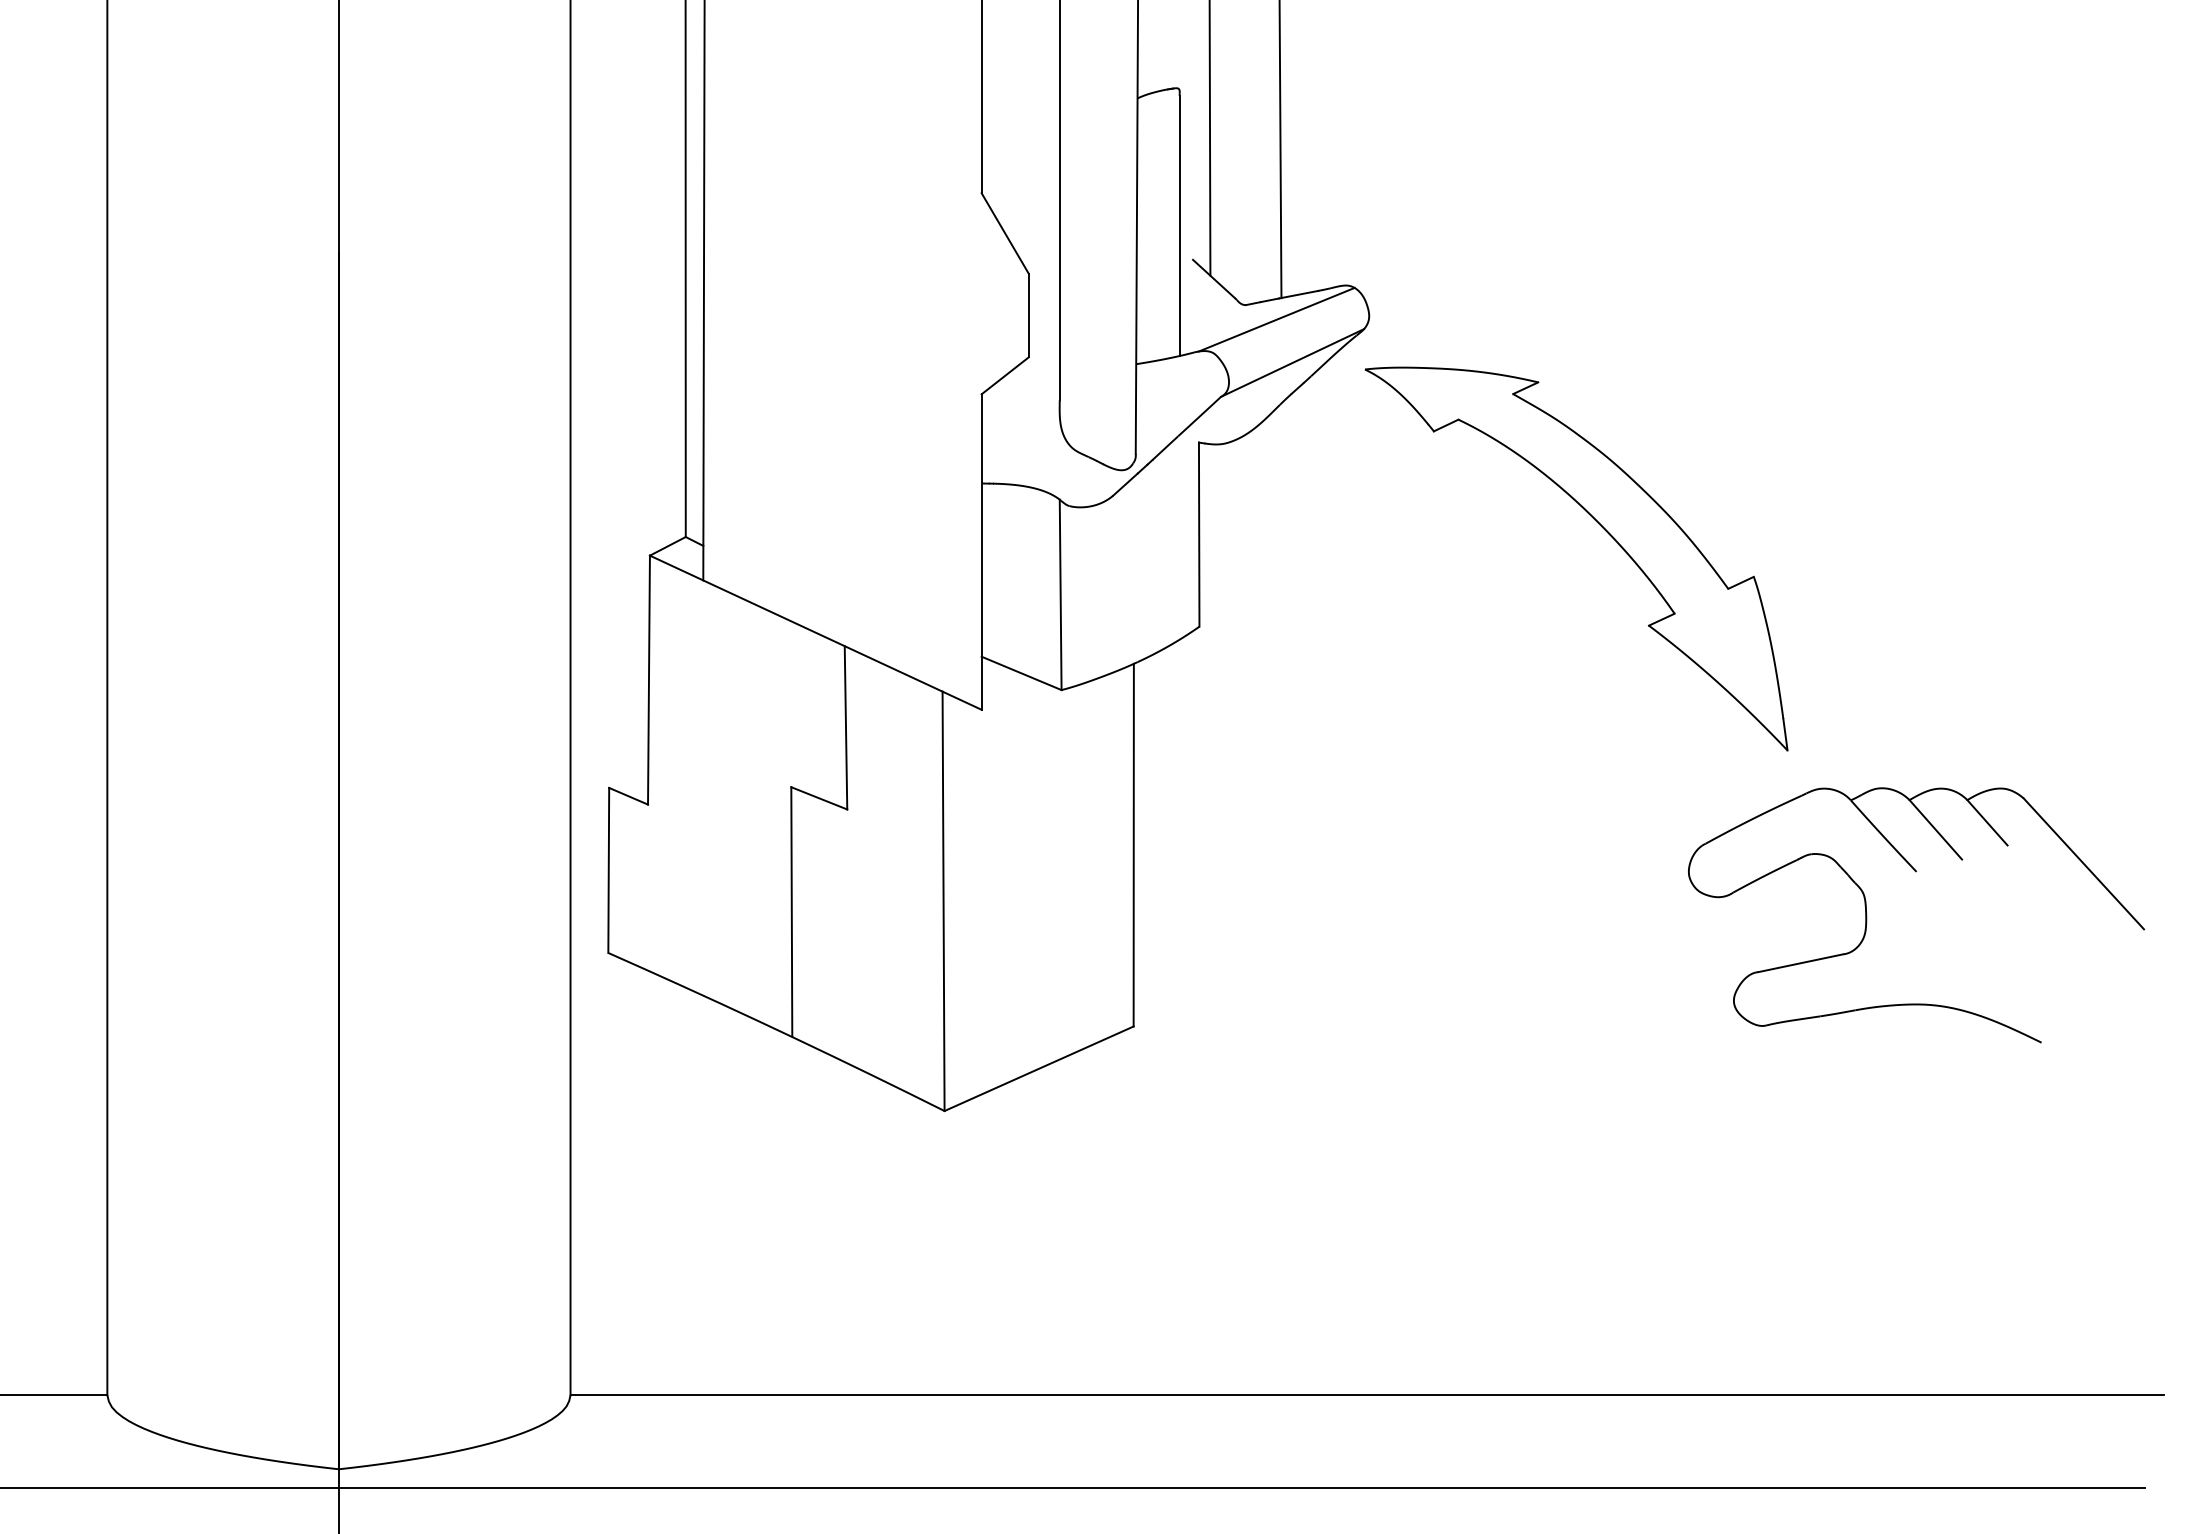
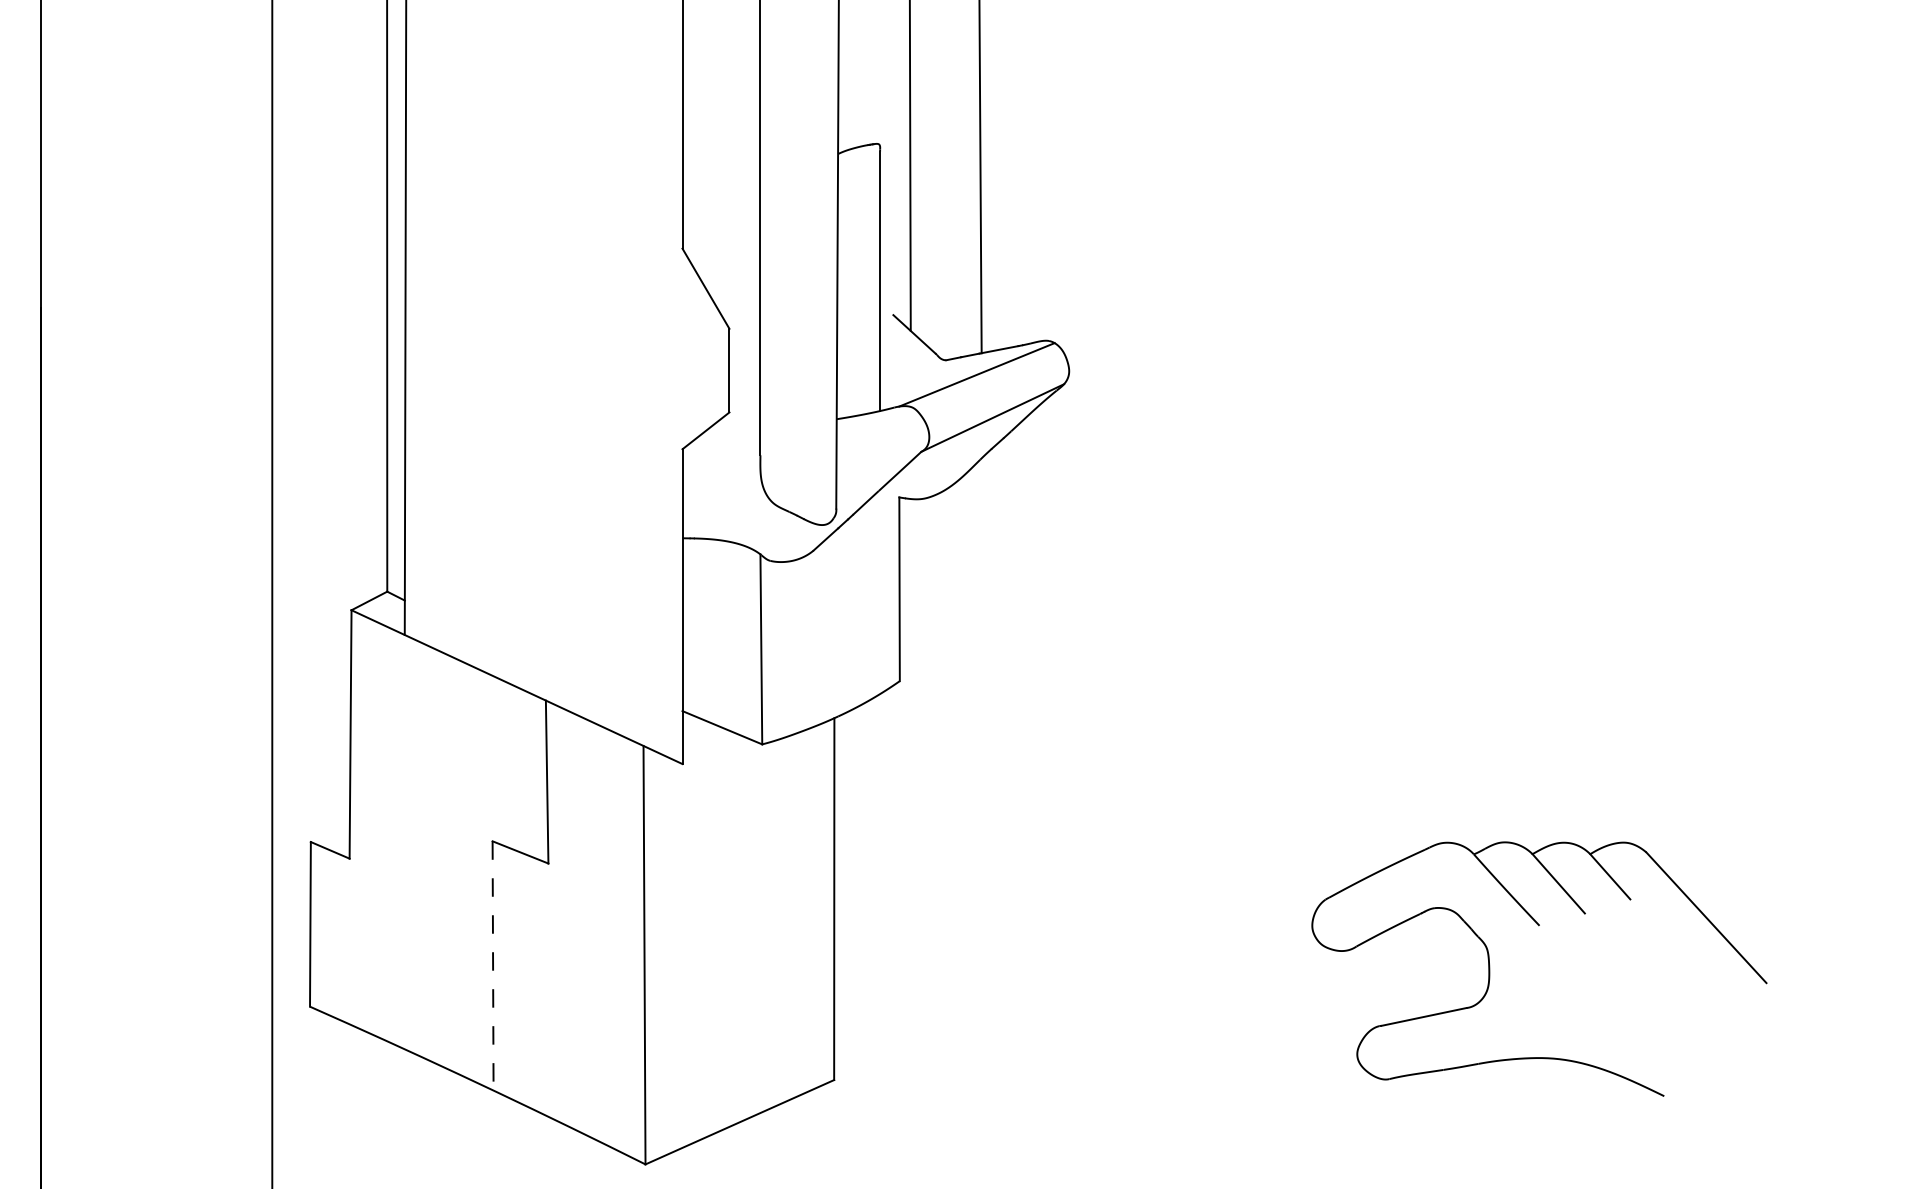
part: (1604, 530) -> (1303, 585), removed
part: (1915, 872) -> (1538, 926), moved
line: (791, 911) -> (492, 965), solid -> dashed

